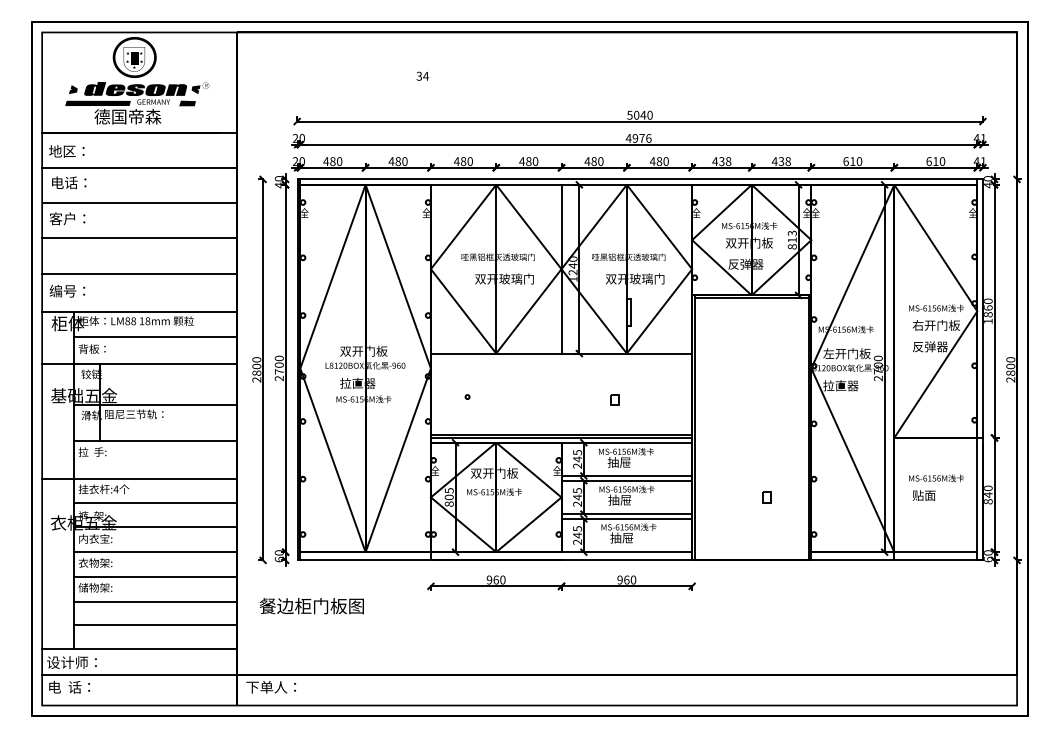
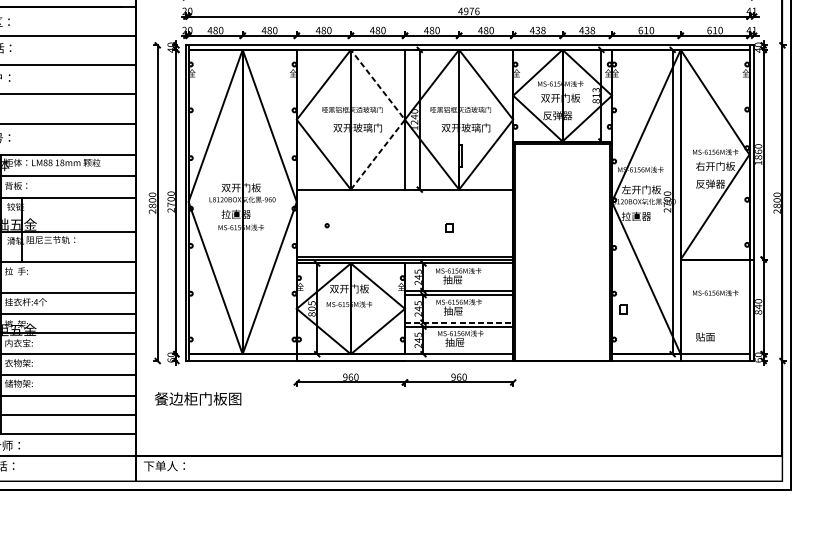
line: (561, 269) -> (404, 120), solid -> dashed
text: (923, 495) -> (704, 337), moved
part: (766, 497) -> (622, 308), moved
line: (627, 514) -> (459, 322), solid -> dashed

